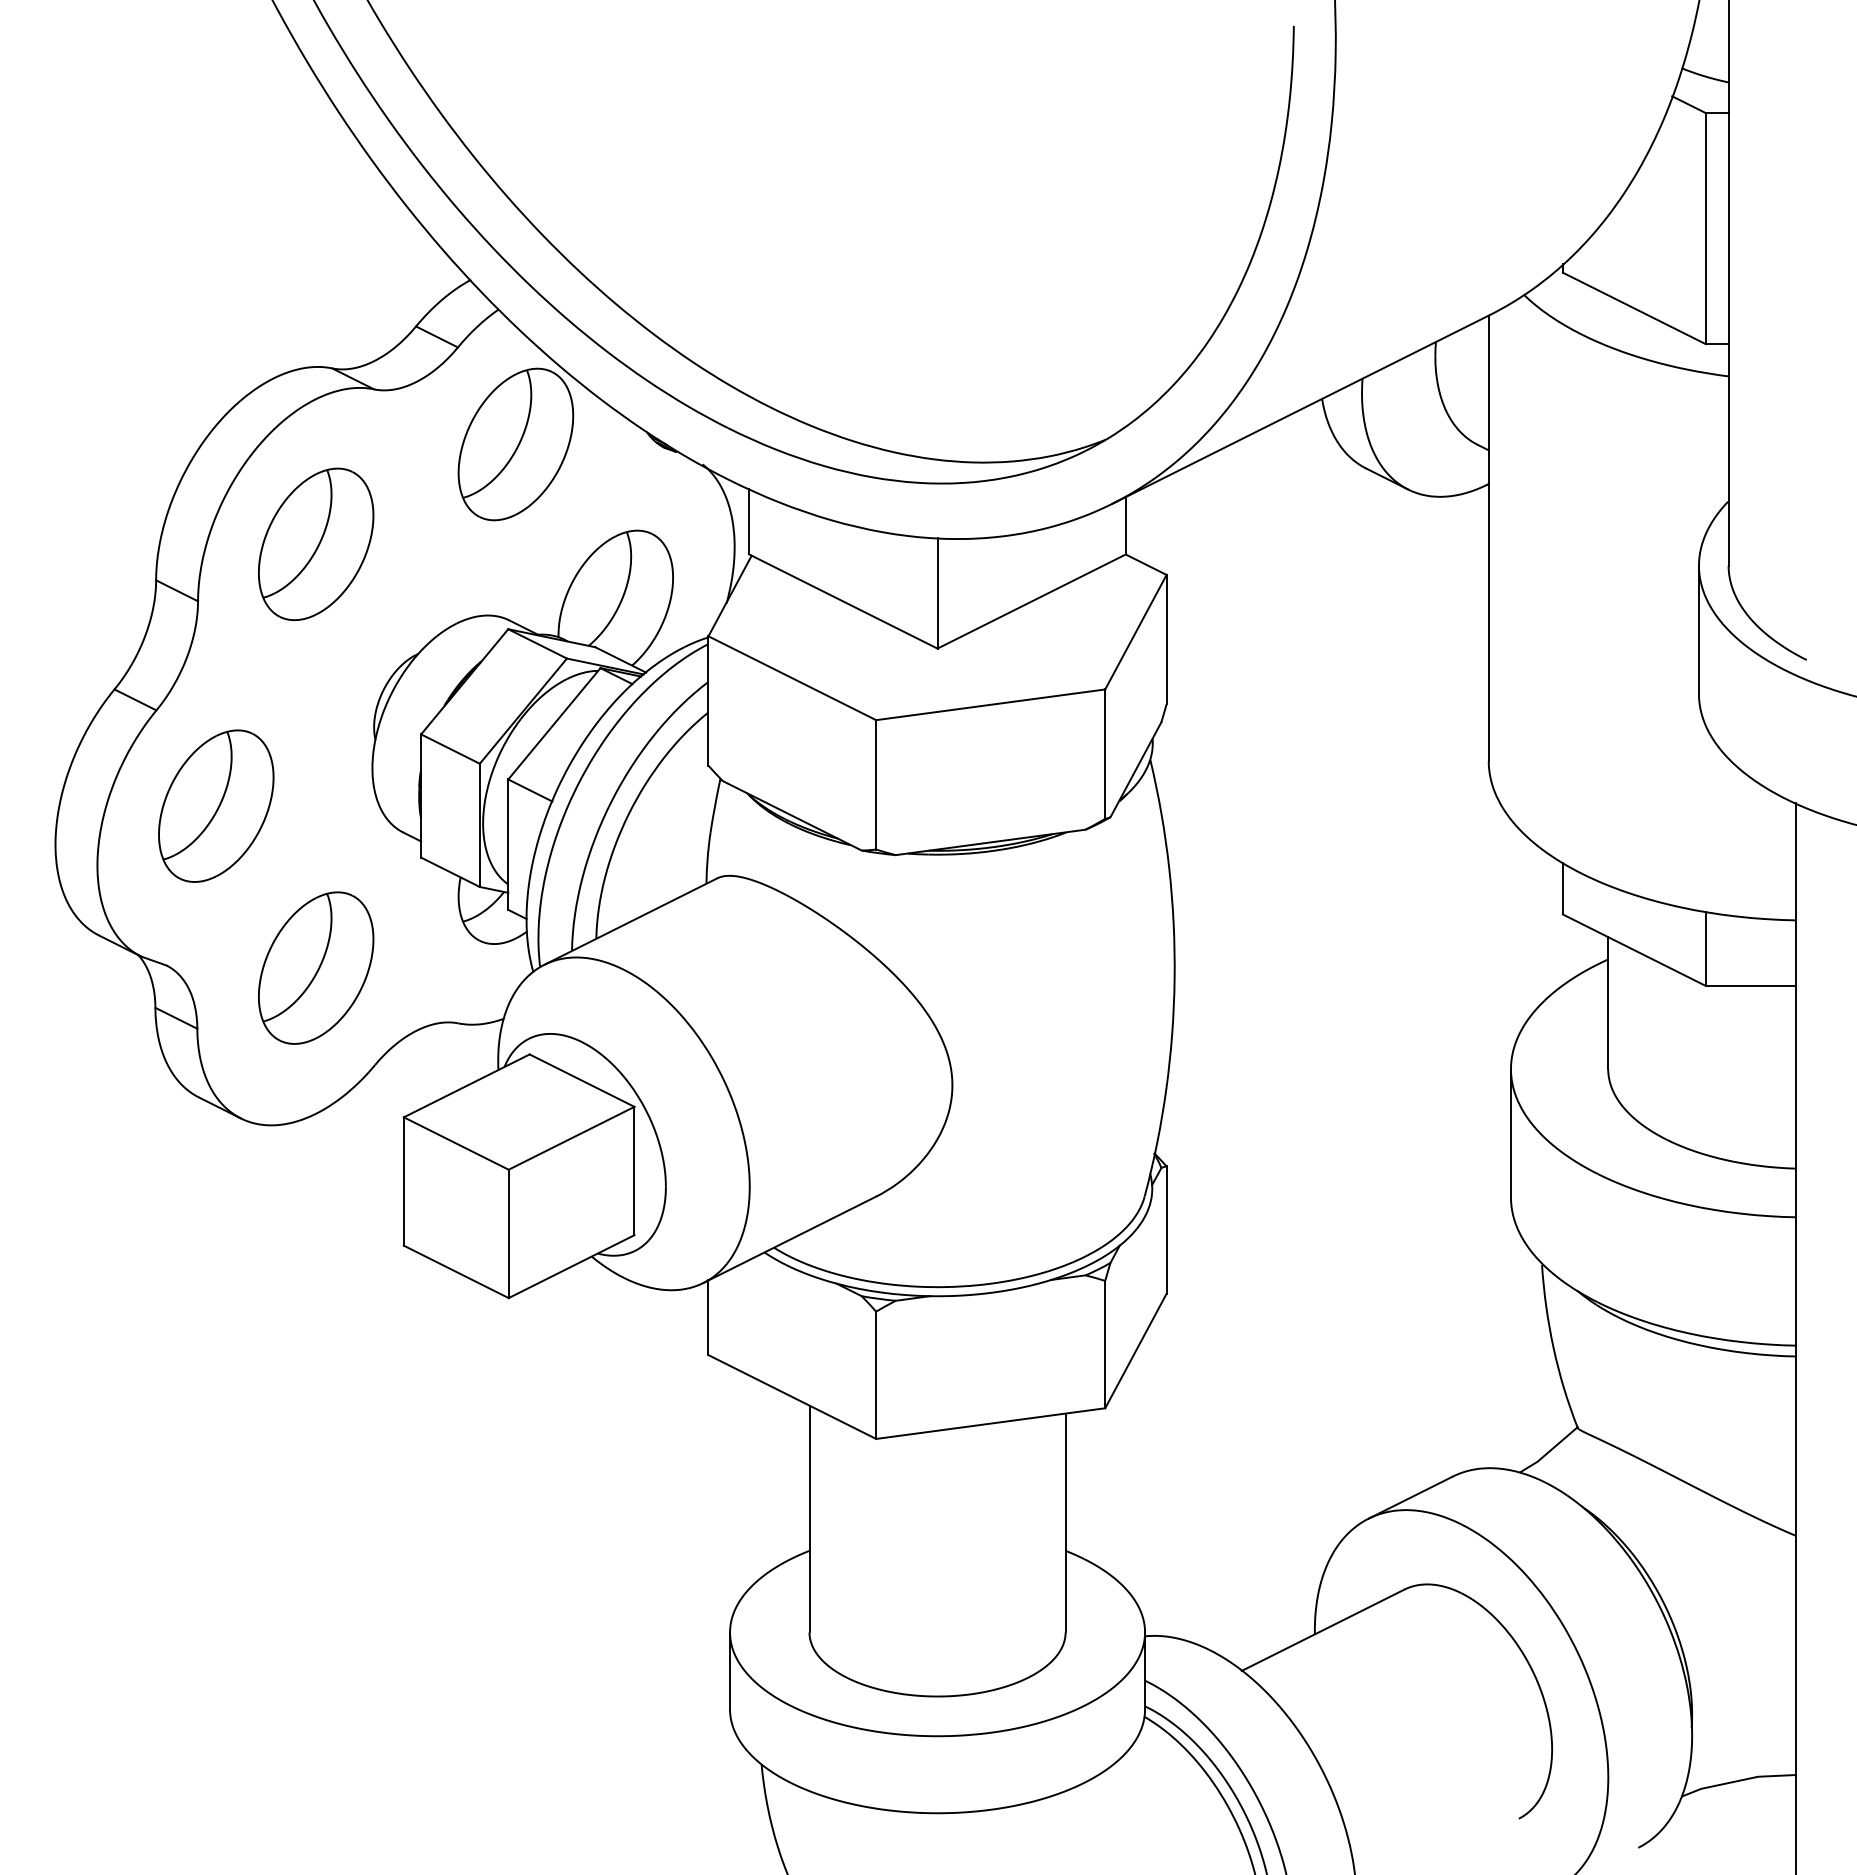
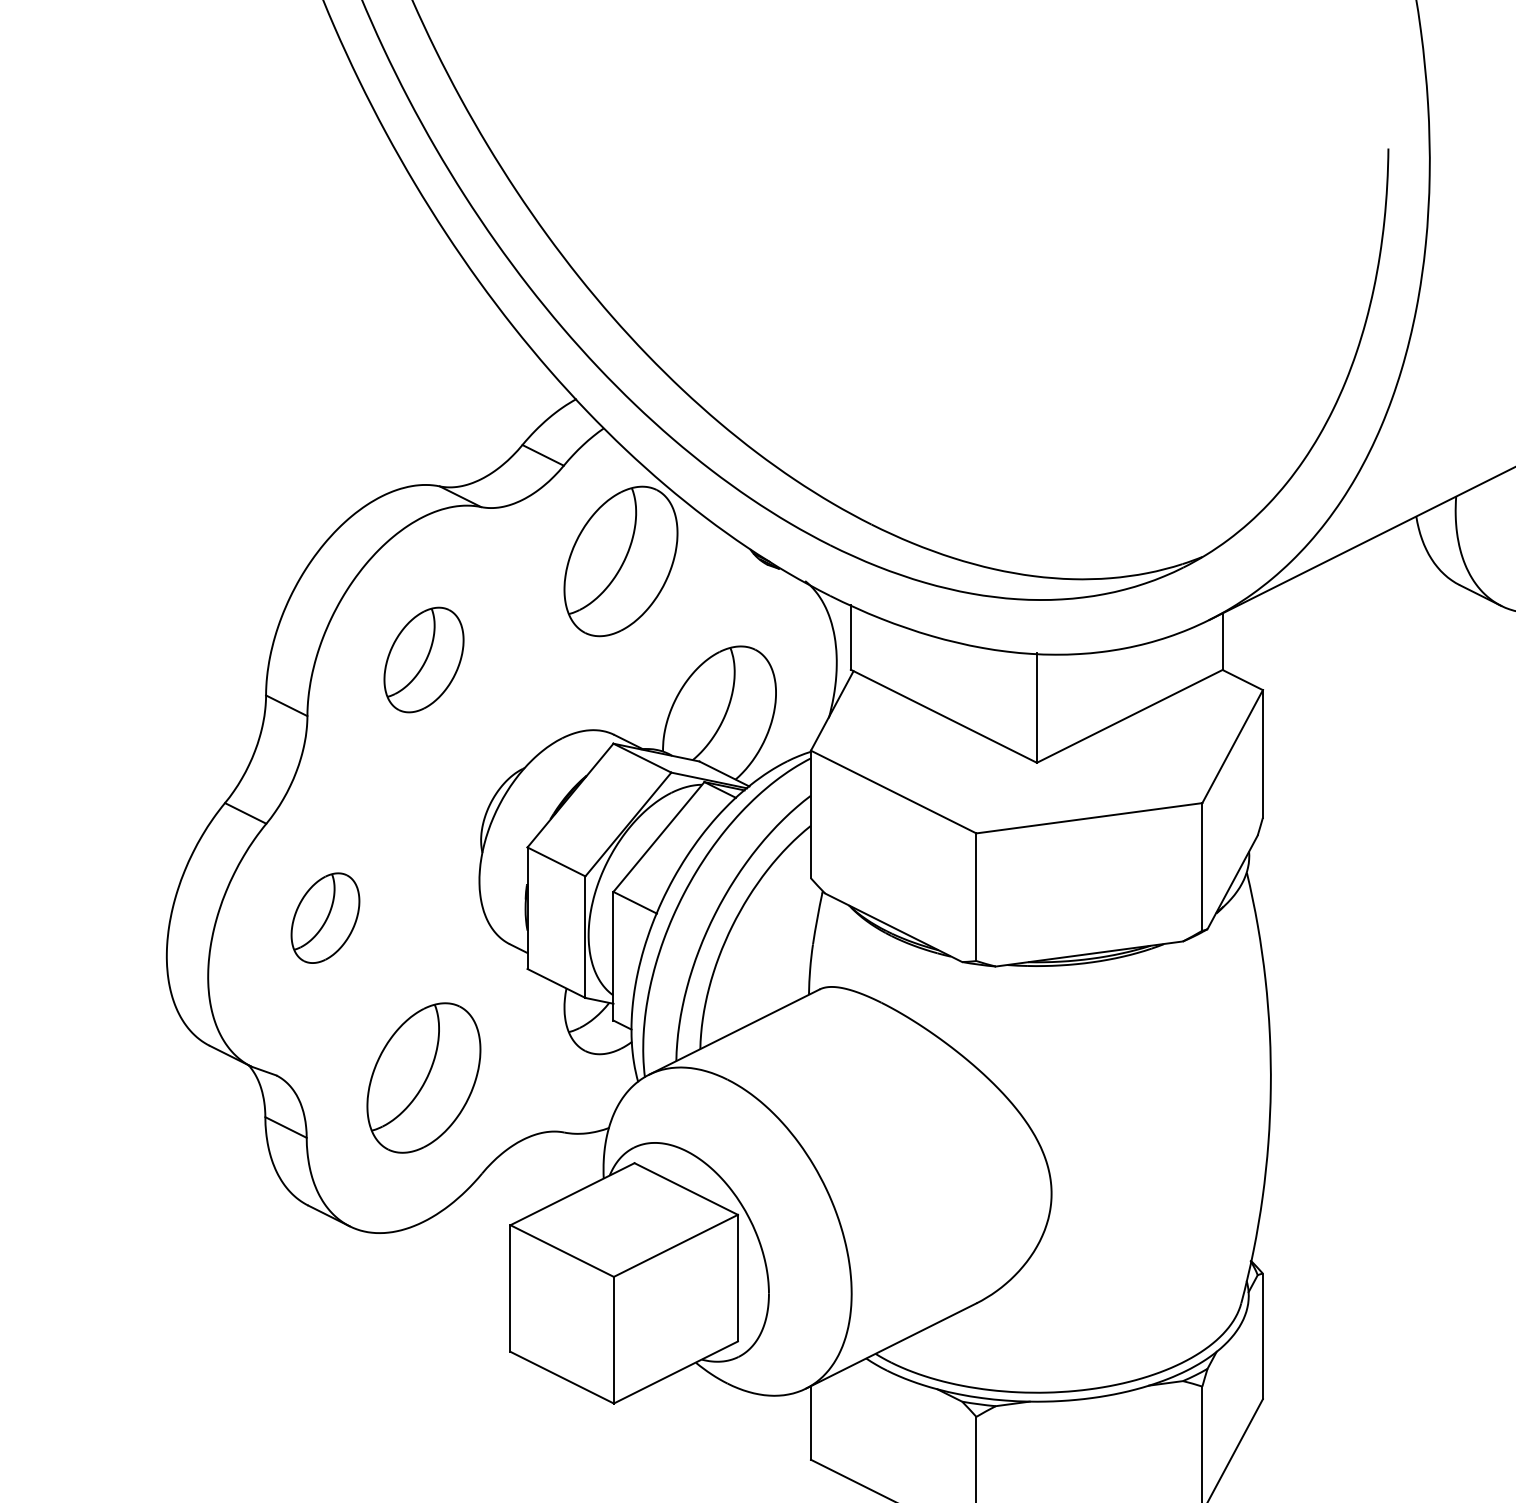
part: (316, 544) -> (424, 660), size x0.7
part: (216, 805) -> (325, 917), size x0.6

